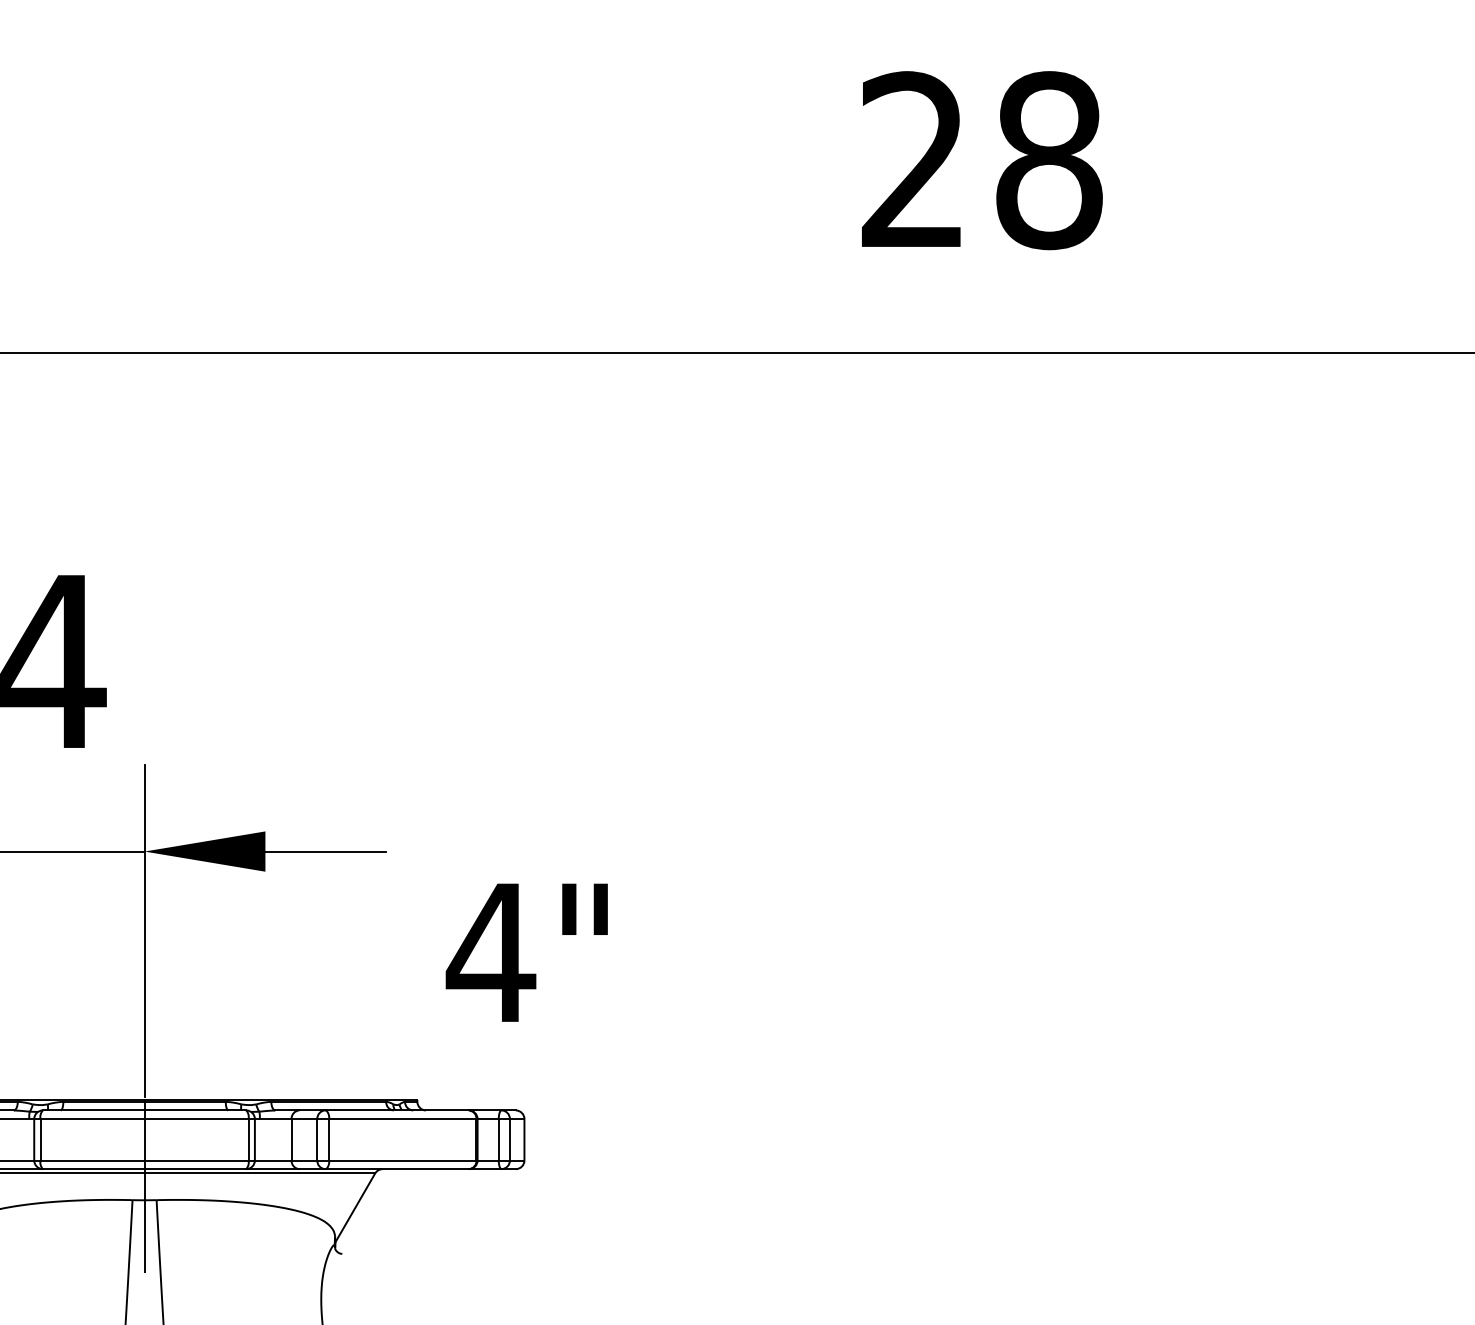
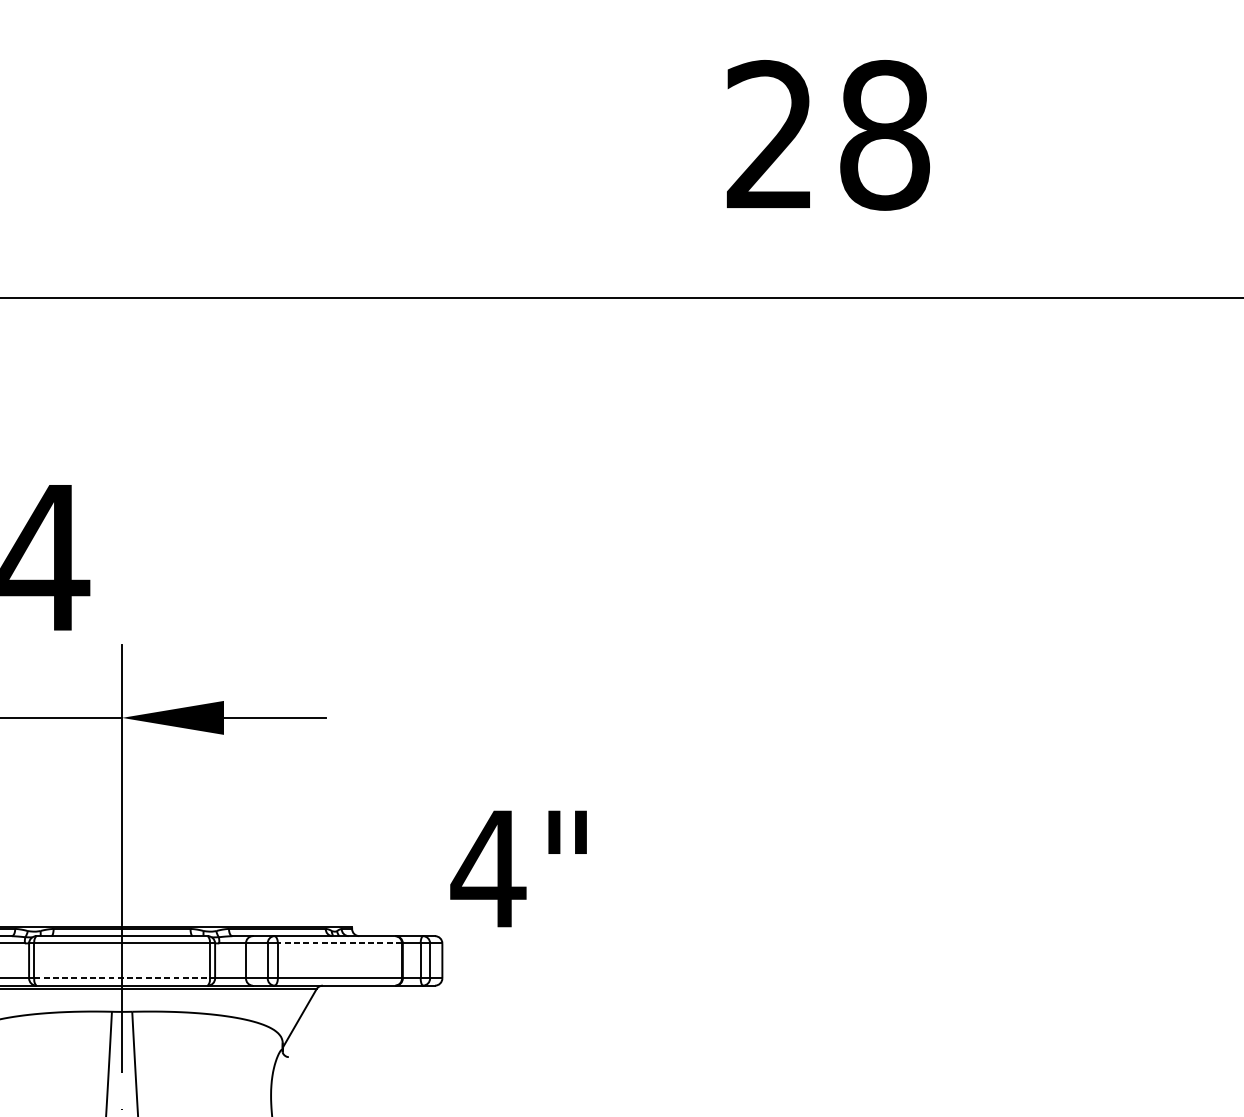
text: (526, 952) -> (518, 868), moved
line: (402, 1119) -> (339, 943), solid -> dashed
line: (145, 1160) -> (122, 978), solid -> dashed

